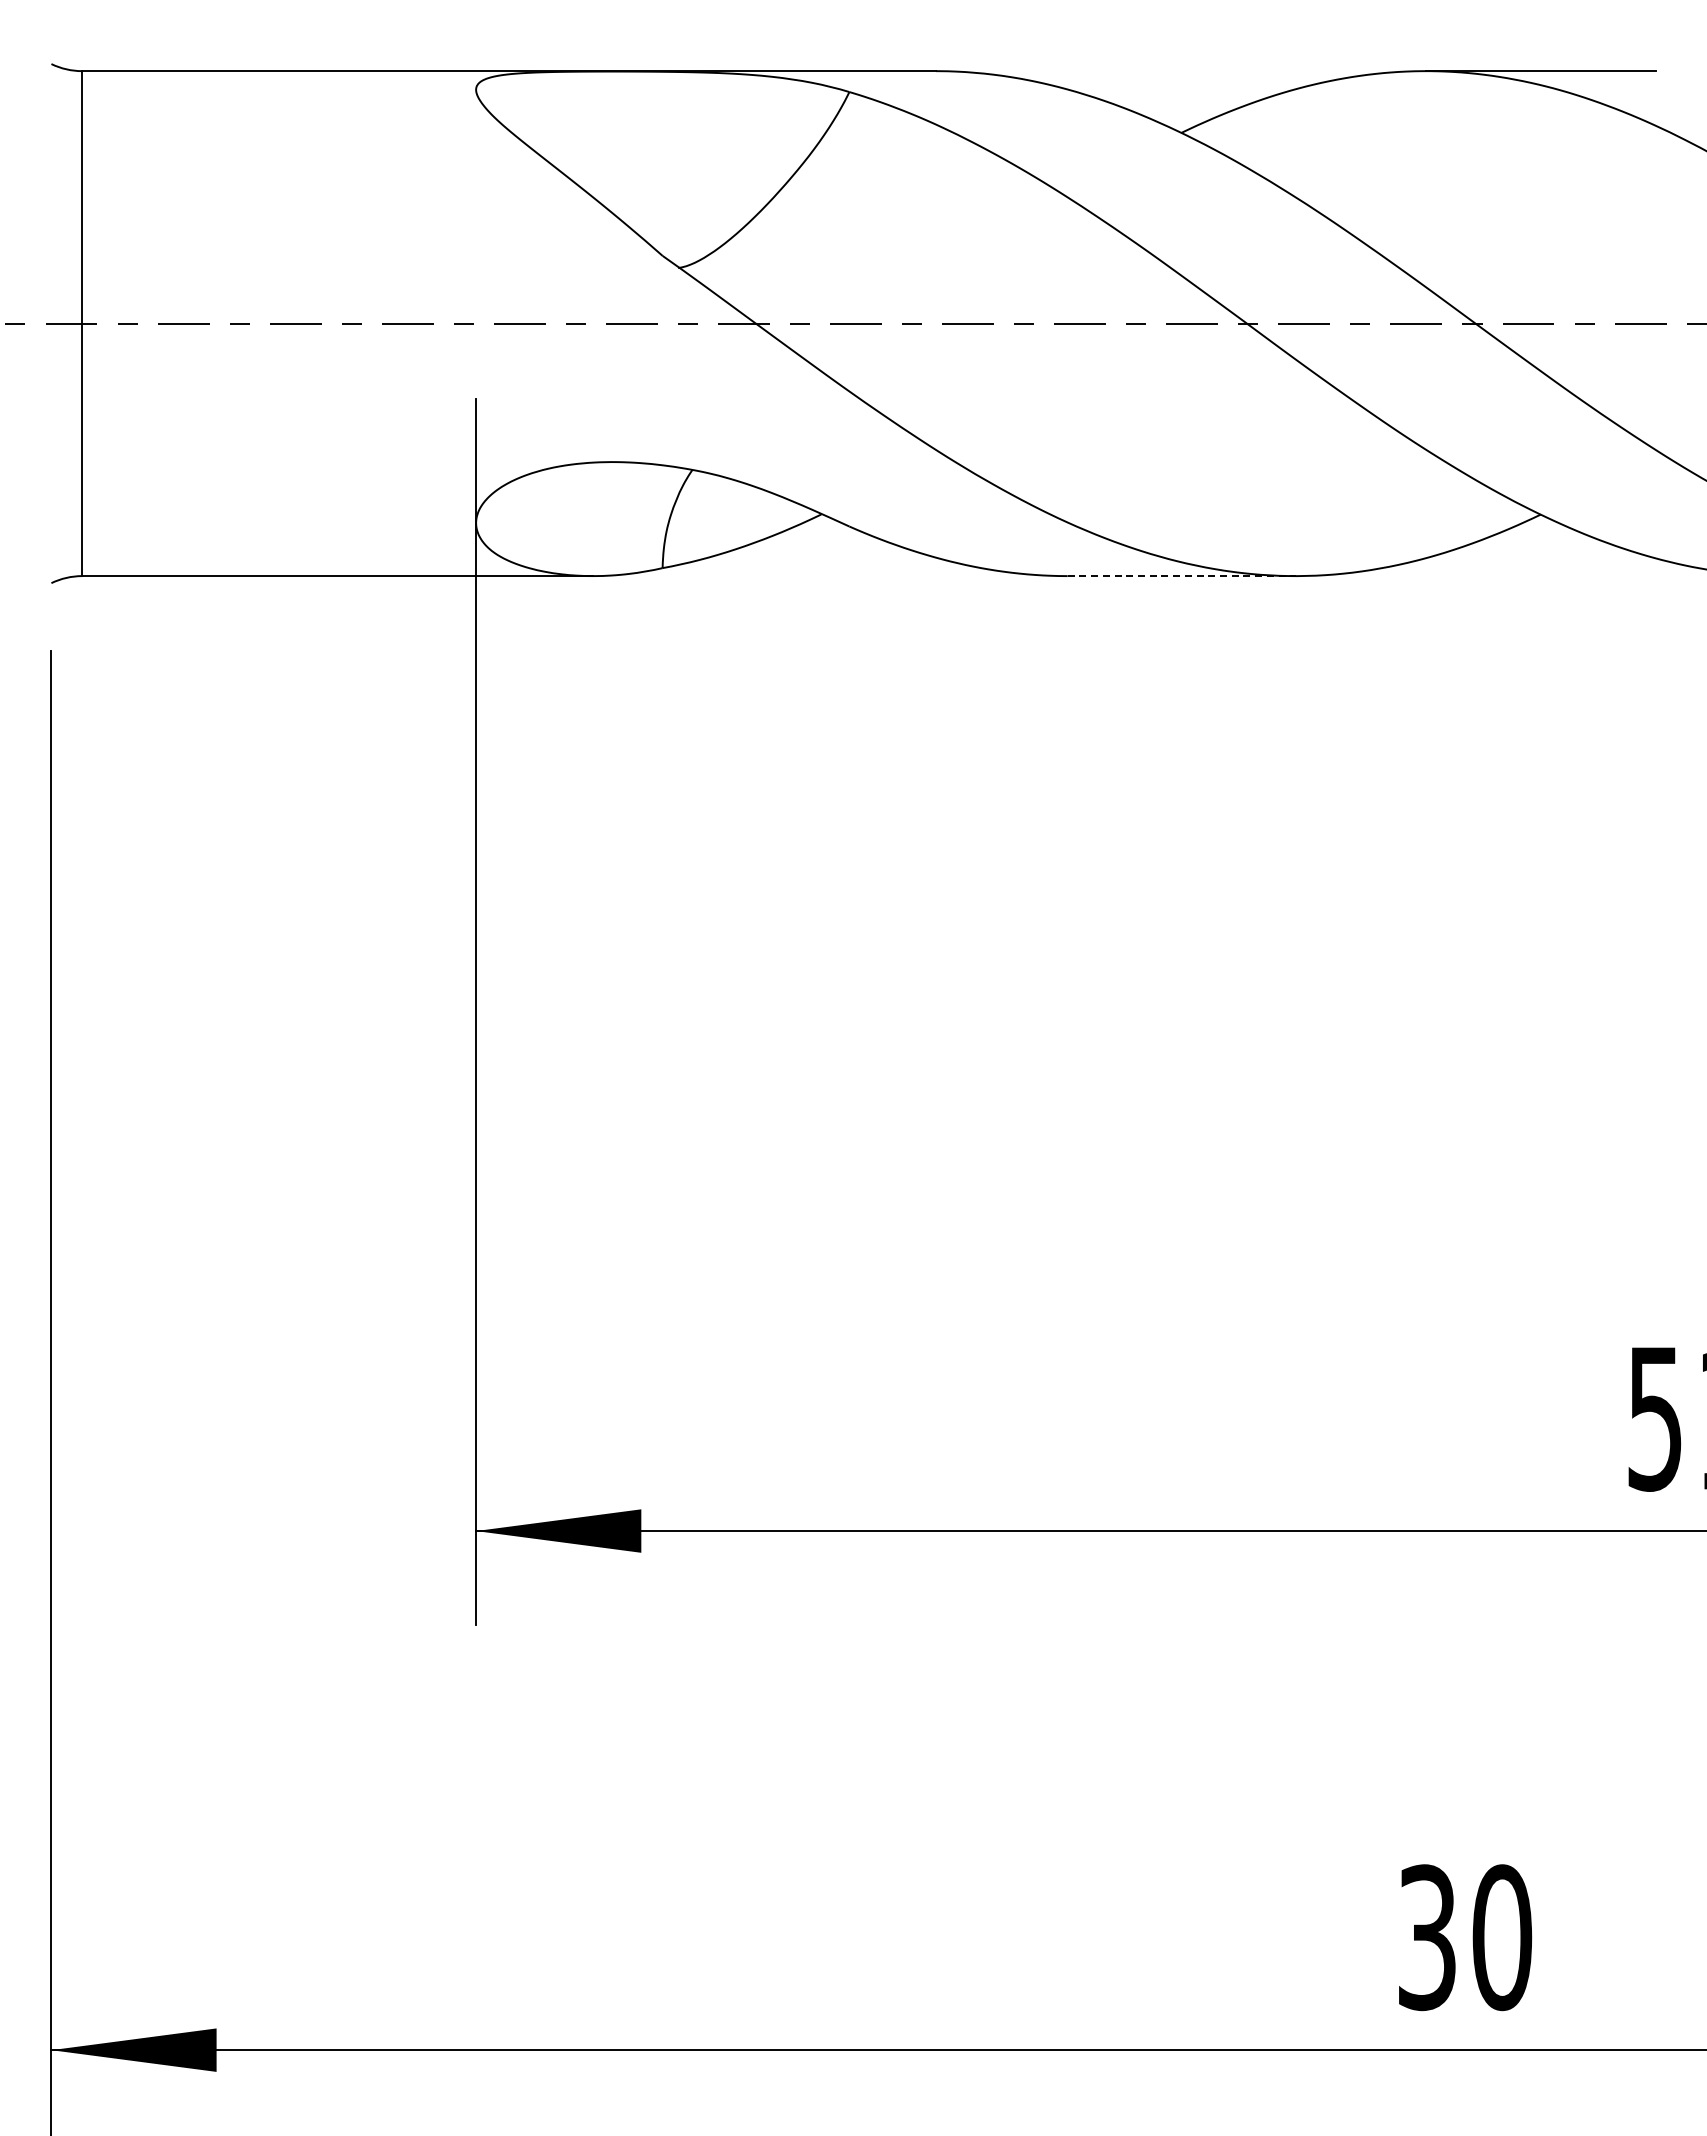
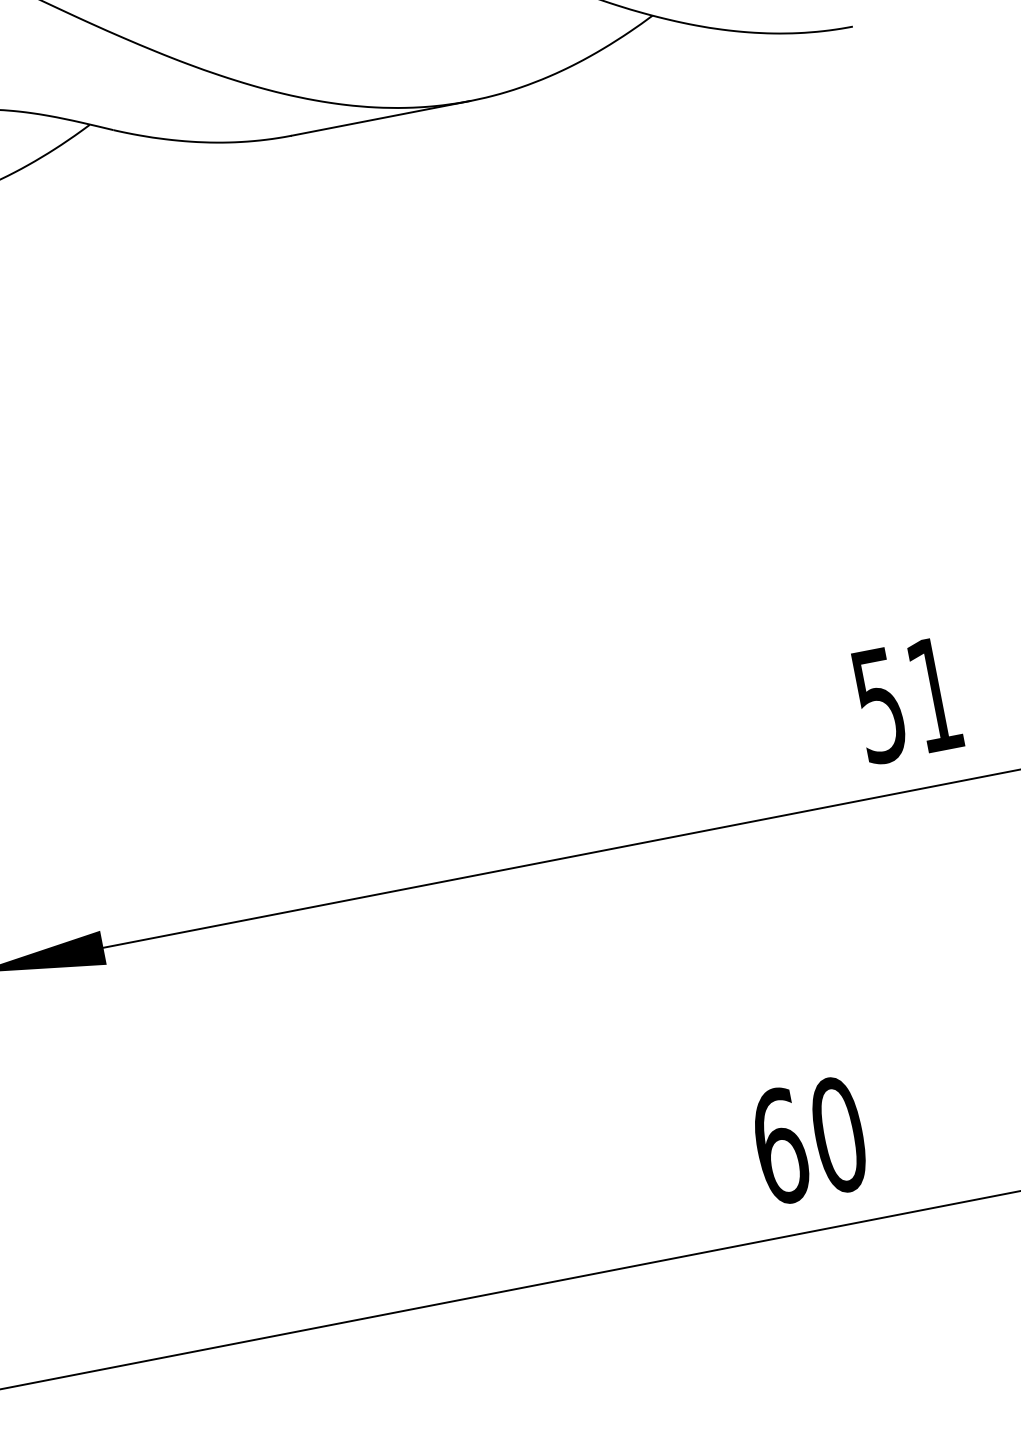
line: (1182, 576) -> (381, 118), dashed -> solid
text: (1427, 1937) -> (780, 1146), 30 -> 60

